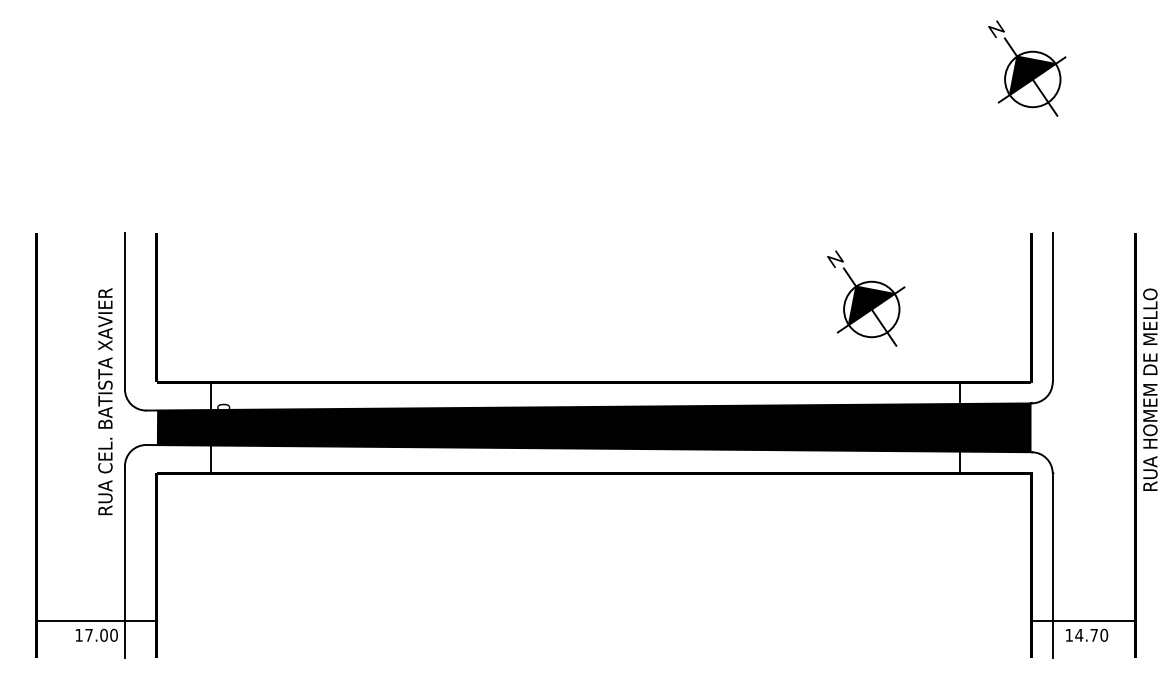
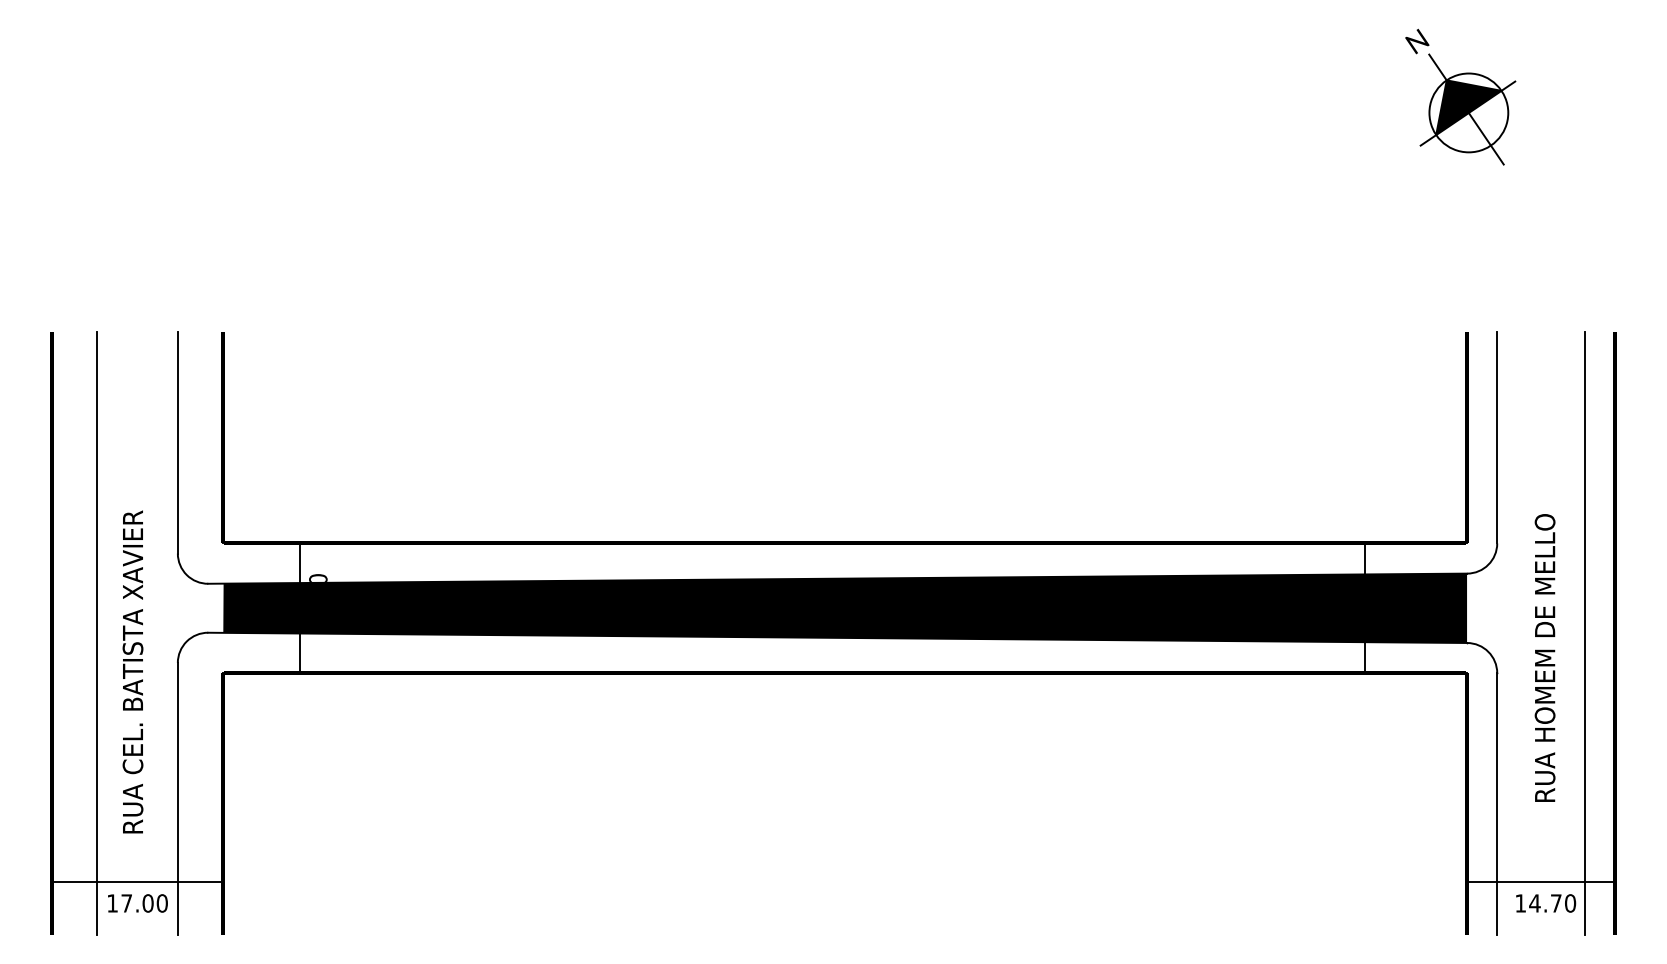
part: (866, 298) -> (1232, 424), removed
text: (1150, 389) -> (1545, 657), moved
text: (105, 401) -> (133, 671), moved
line: (68, 445) -> (97, 633), added
line: (1114, 445) -> (1585, 633), added

